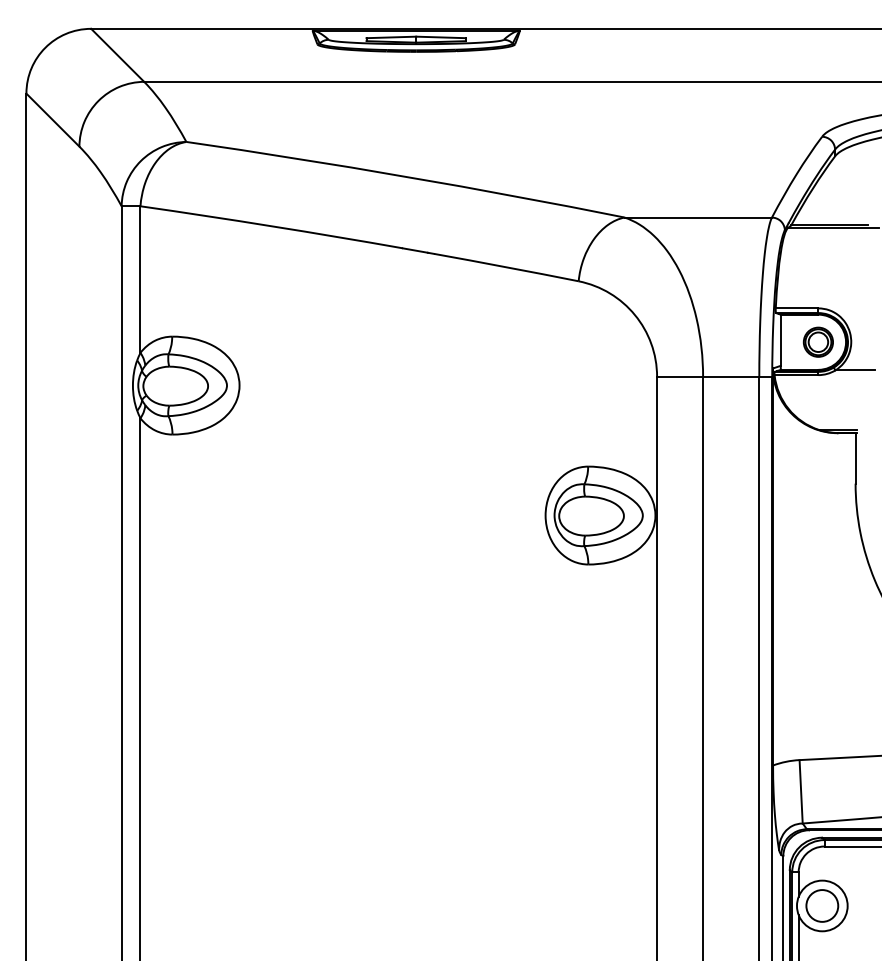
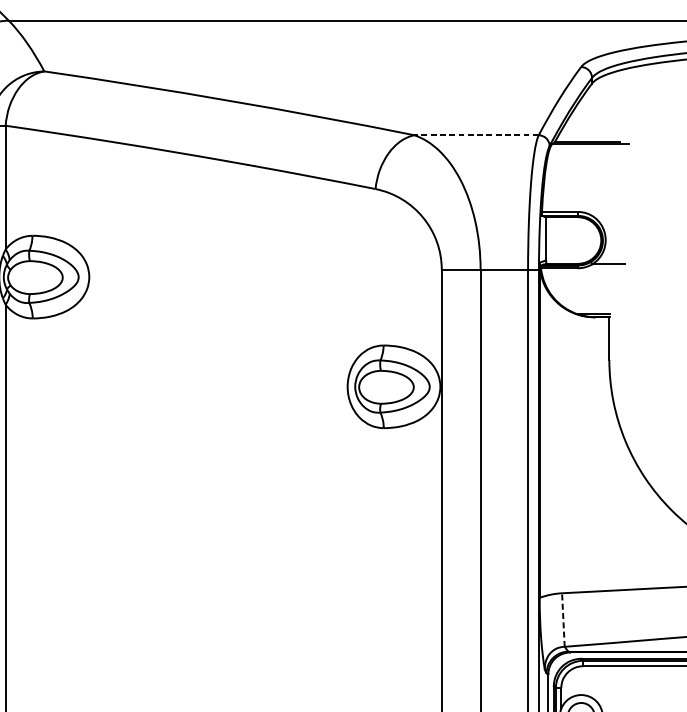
line: (698, 217) -> (476, 135), solid -> dashed
part: (817, 341) -> (577, 239), removed
line: (801, 791) -> (563, 619), solid -> dashed

